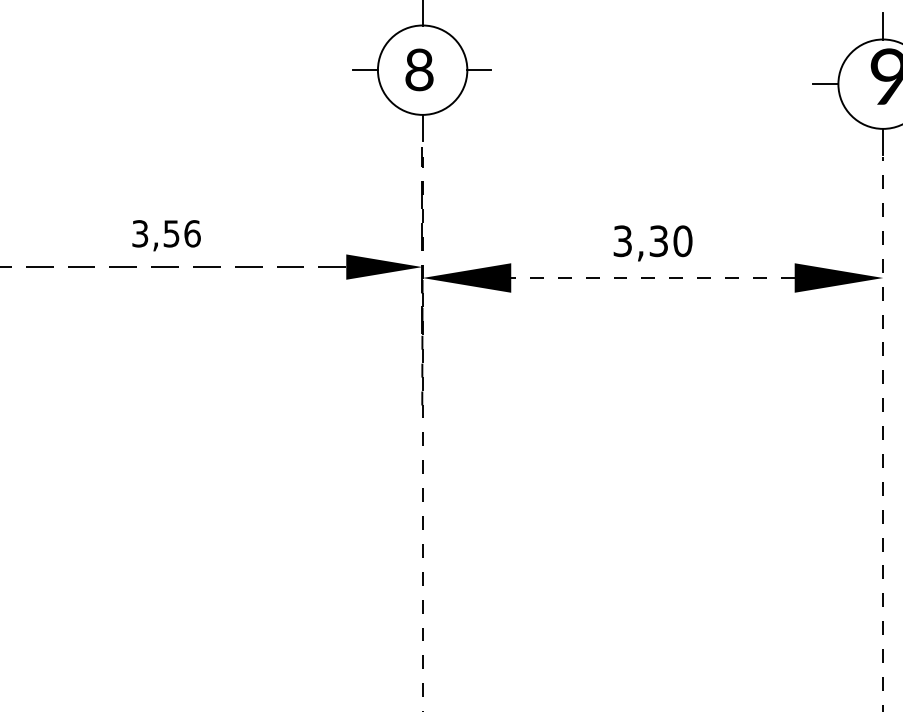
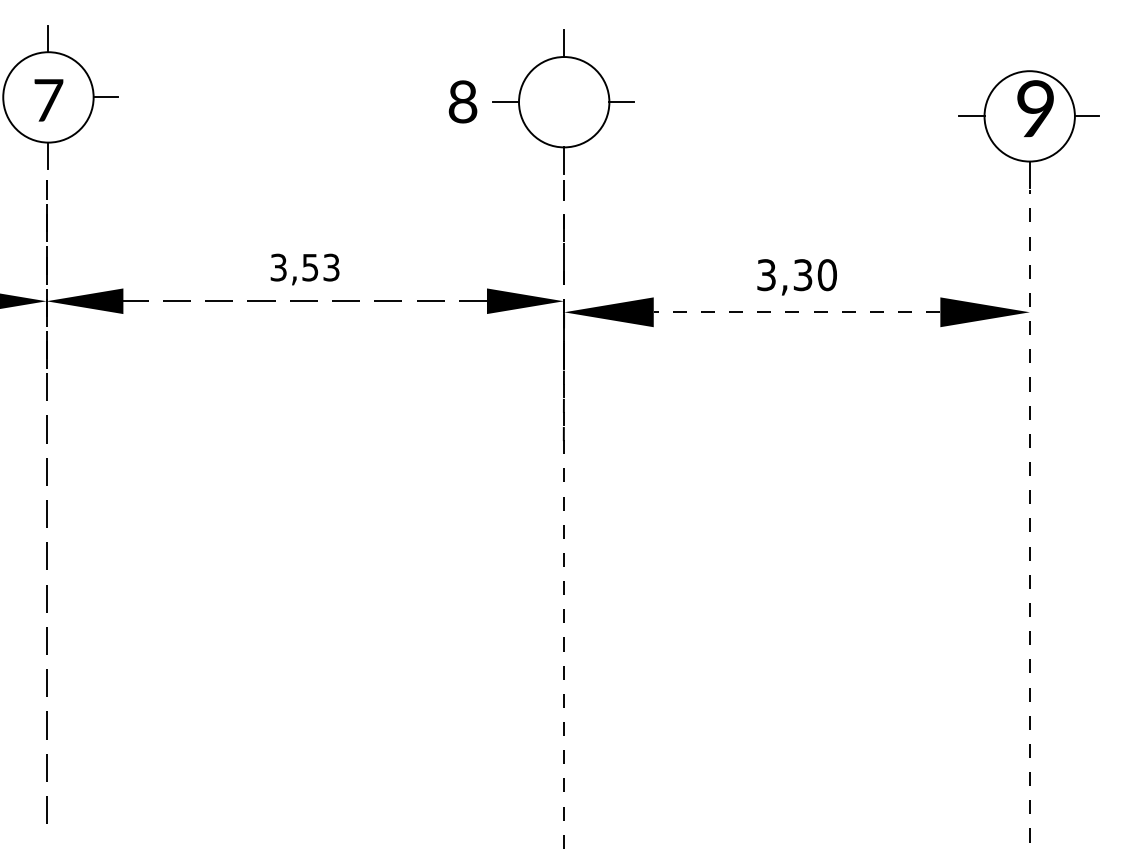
line: (882, 25) -> (1029, 57), removed
text: (418, 69) -> (462, 101), moved
text: (192, 233) -> (331, 267), 3,56 -> 3,53

